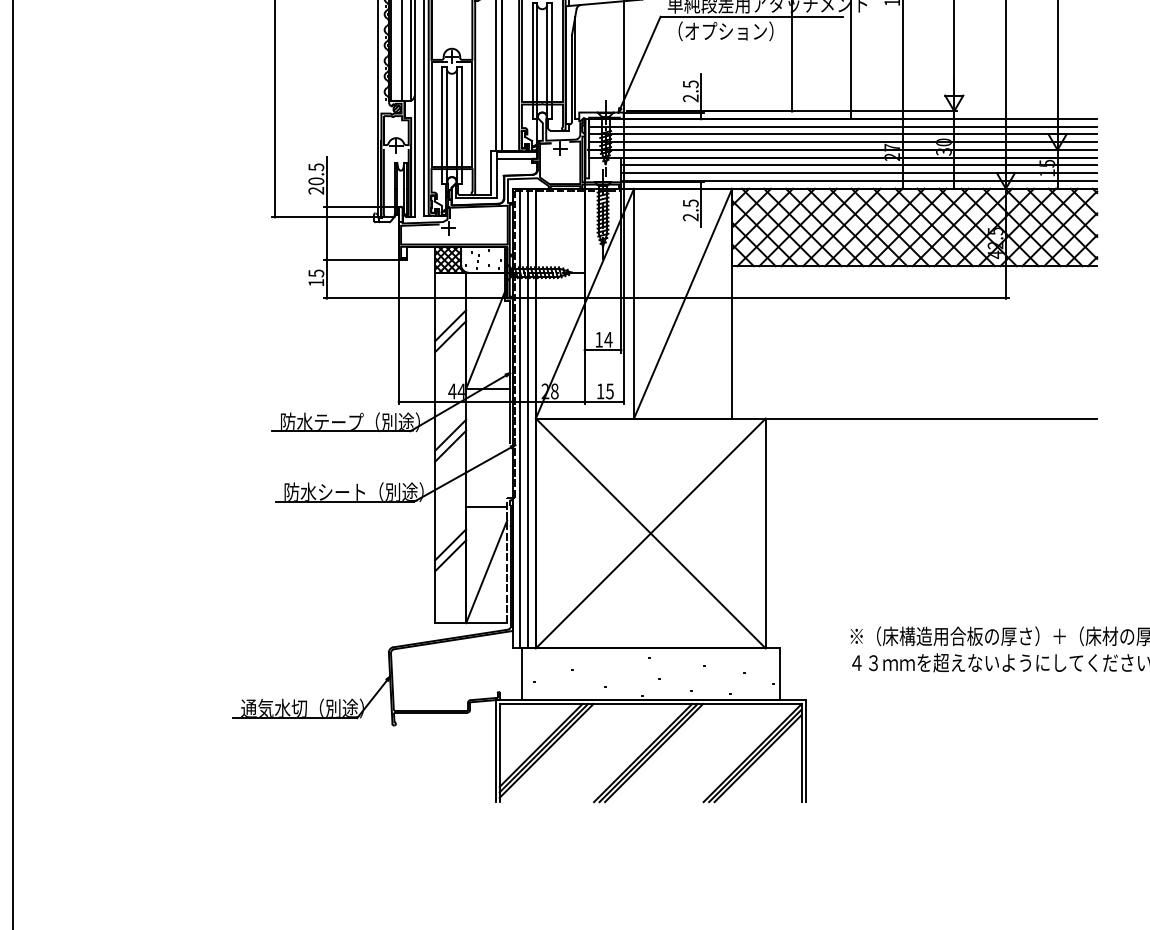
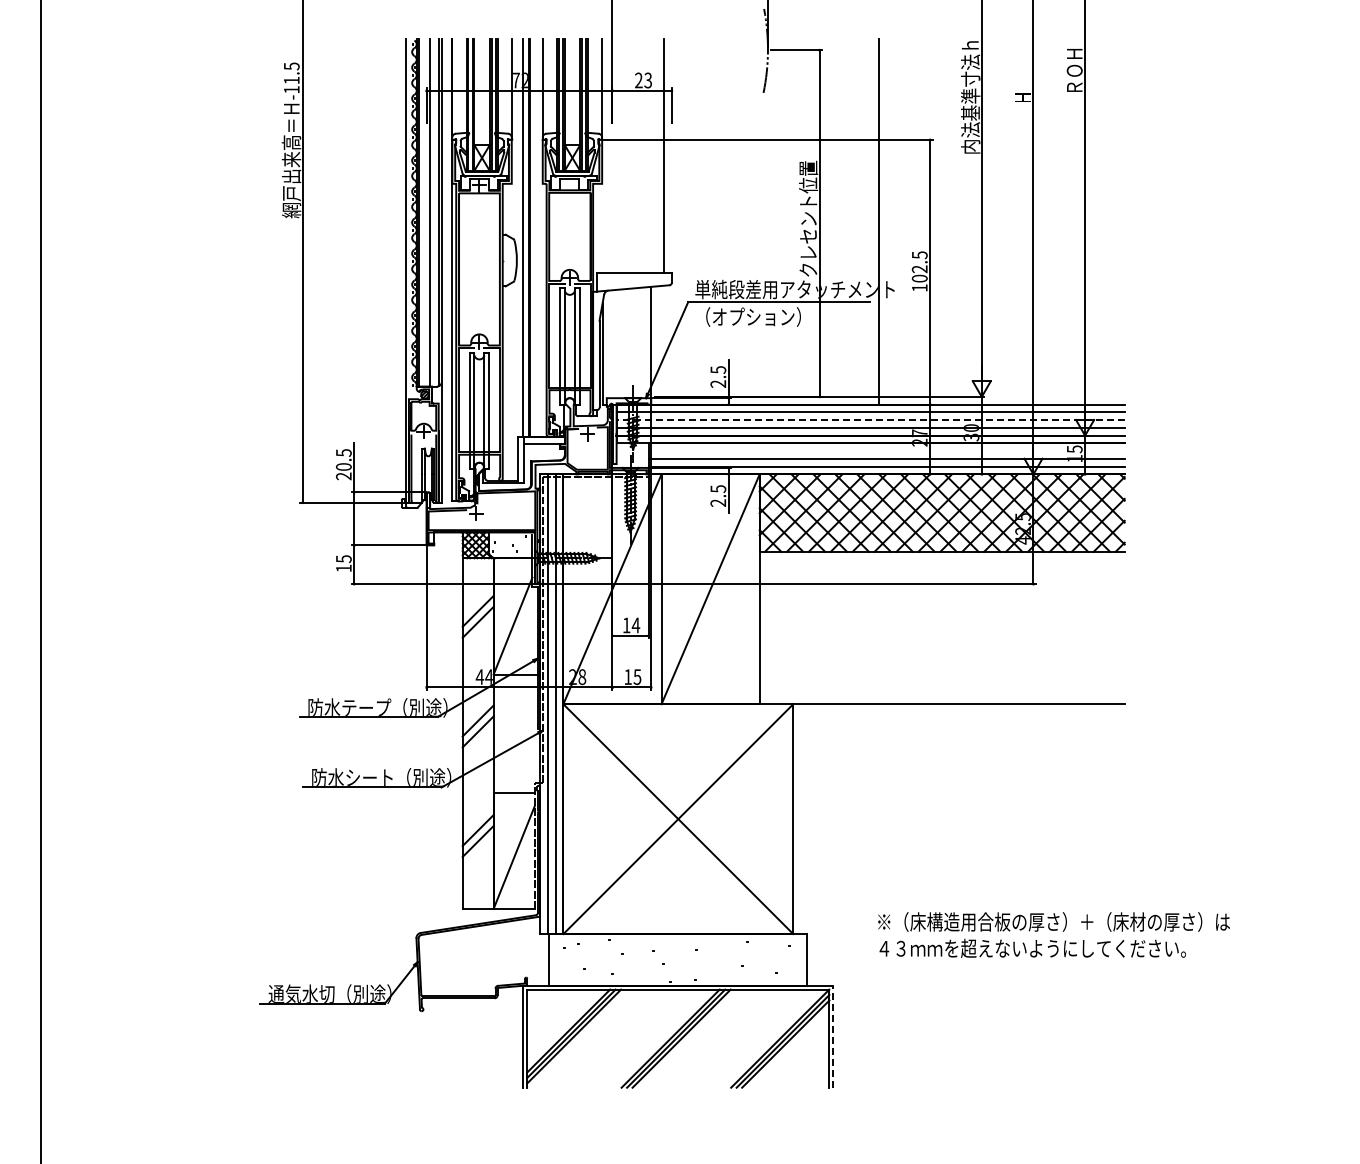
line: (842, 134) -> (870, 420), solid -> dashed
line: (858, 165) -> (886, 451), removed
line: (805, 750) -> (833, 1036), solid -> dashed

